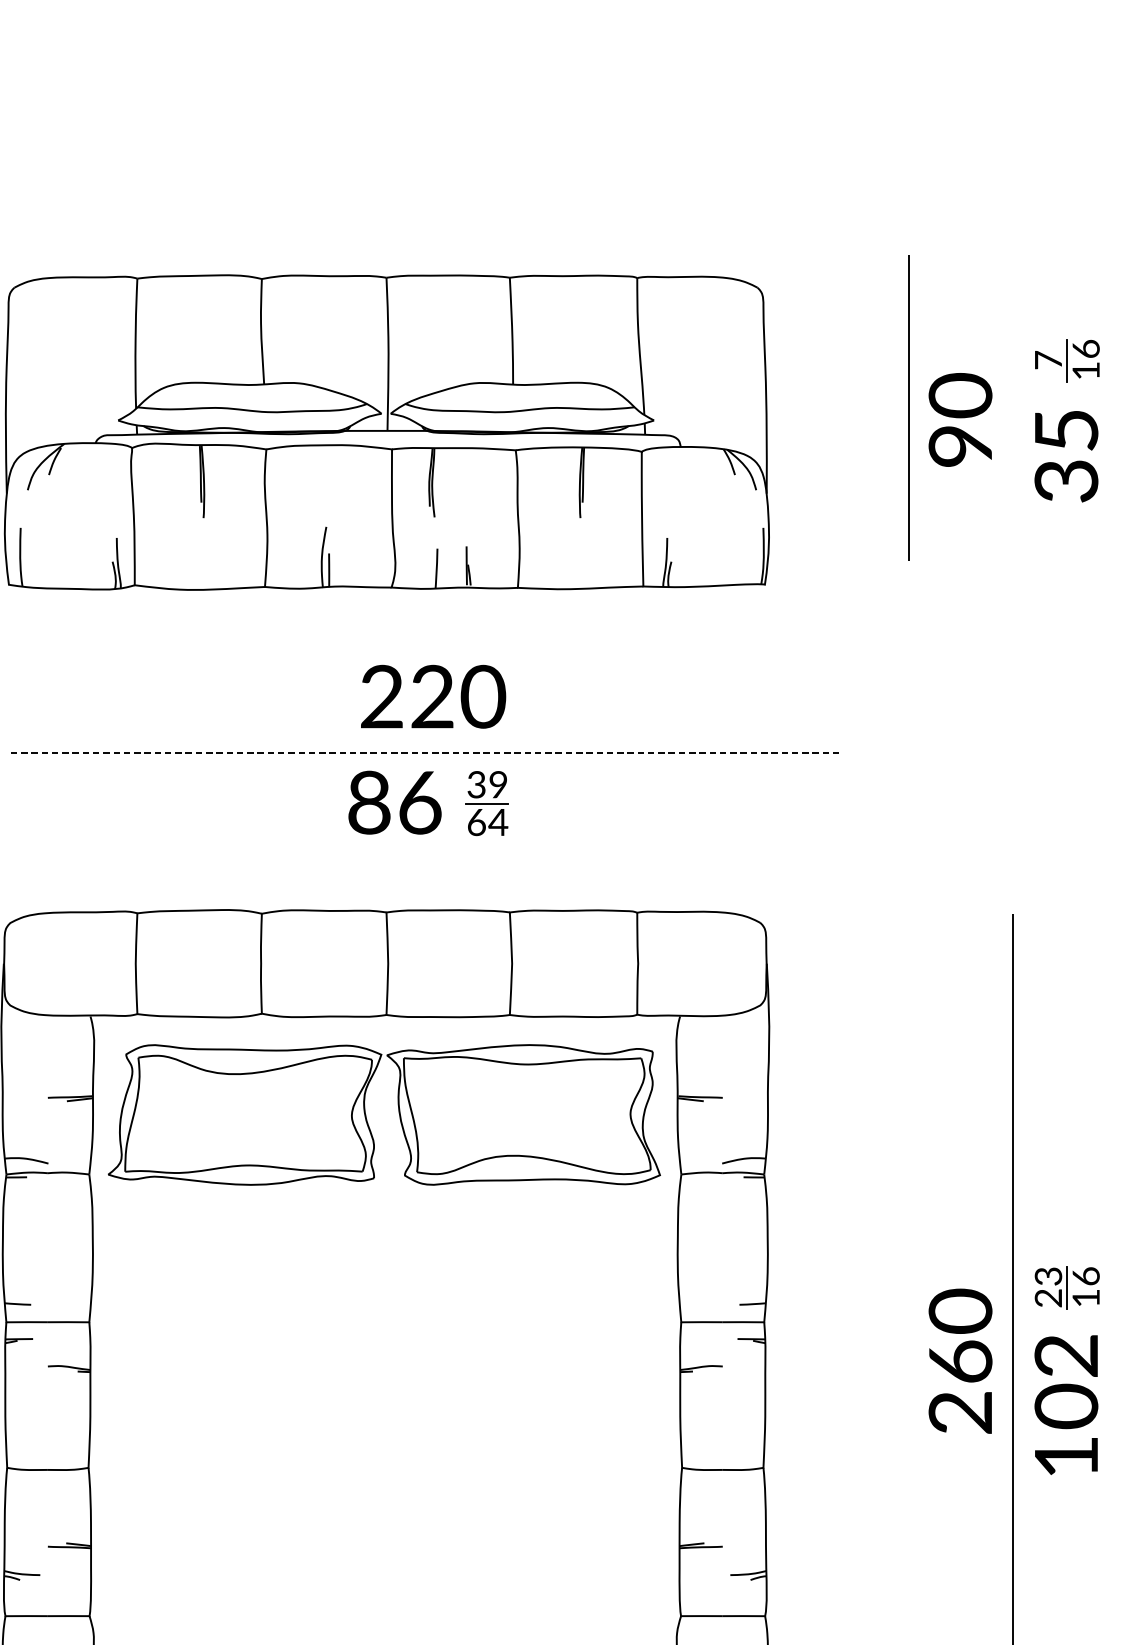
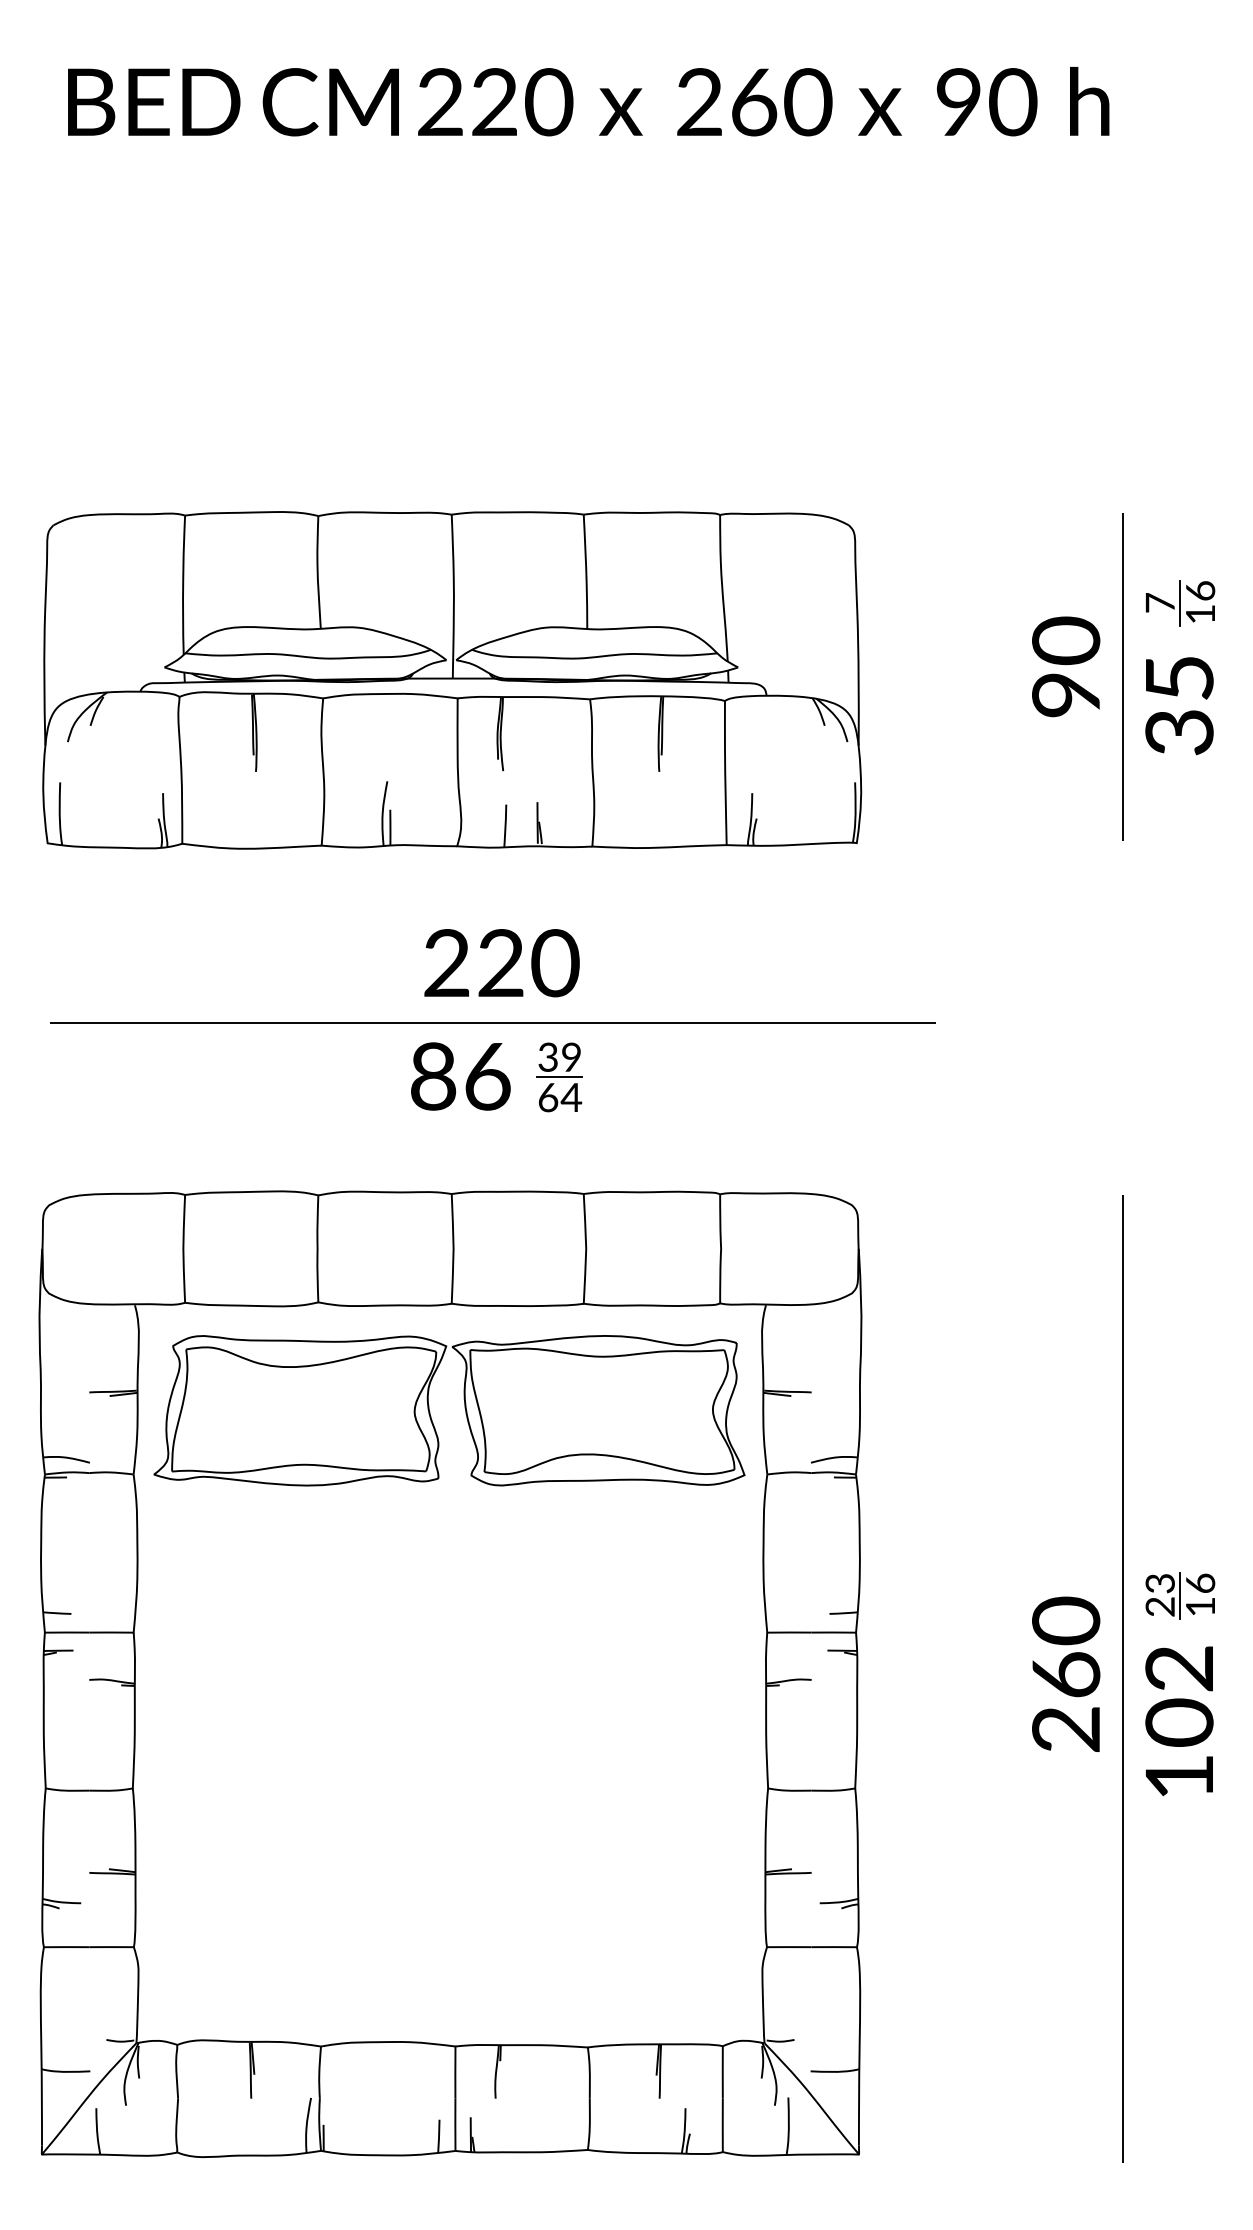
line: (908, 407) -> (1122, 676), moved
line: (425, 753) -> (493, 1023), dashed -> solid

